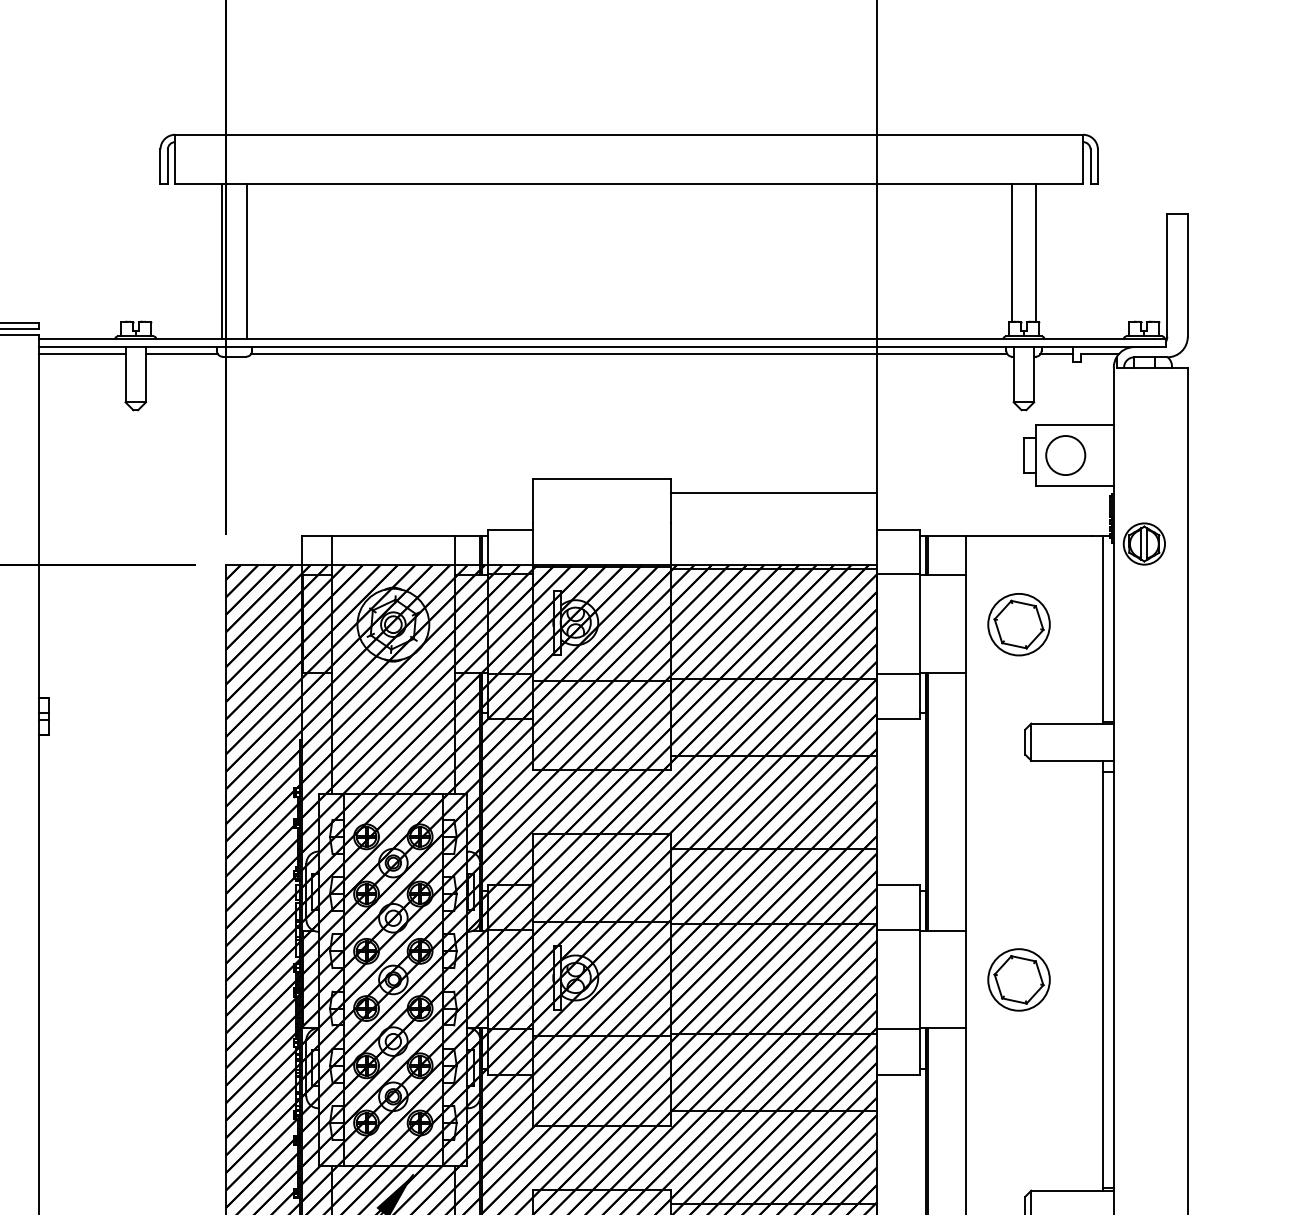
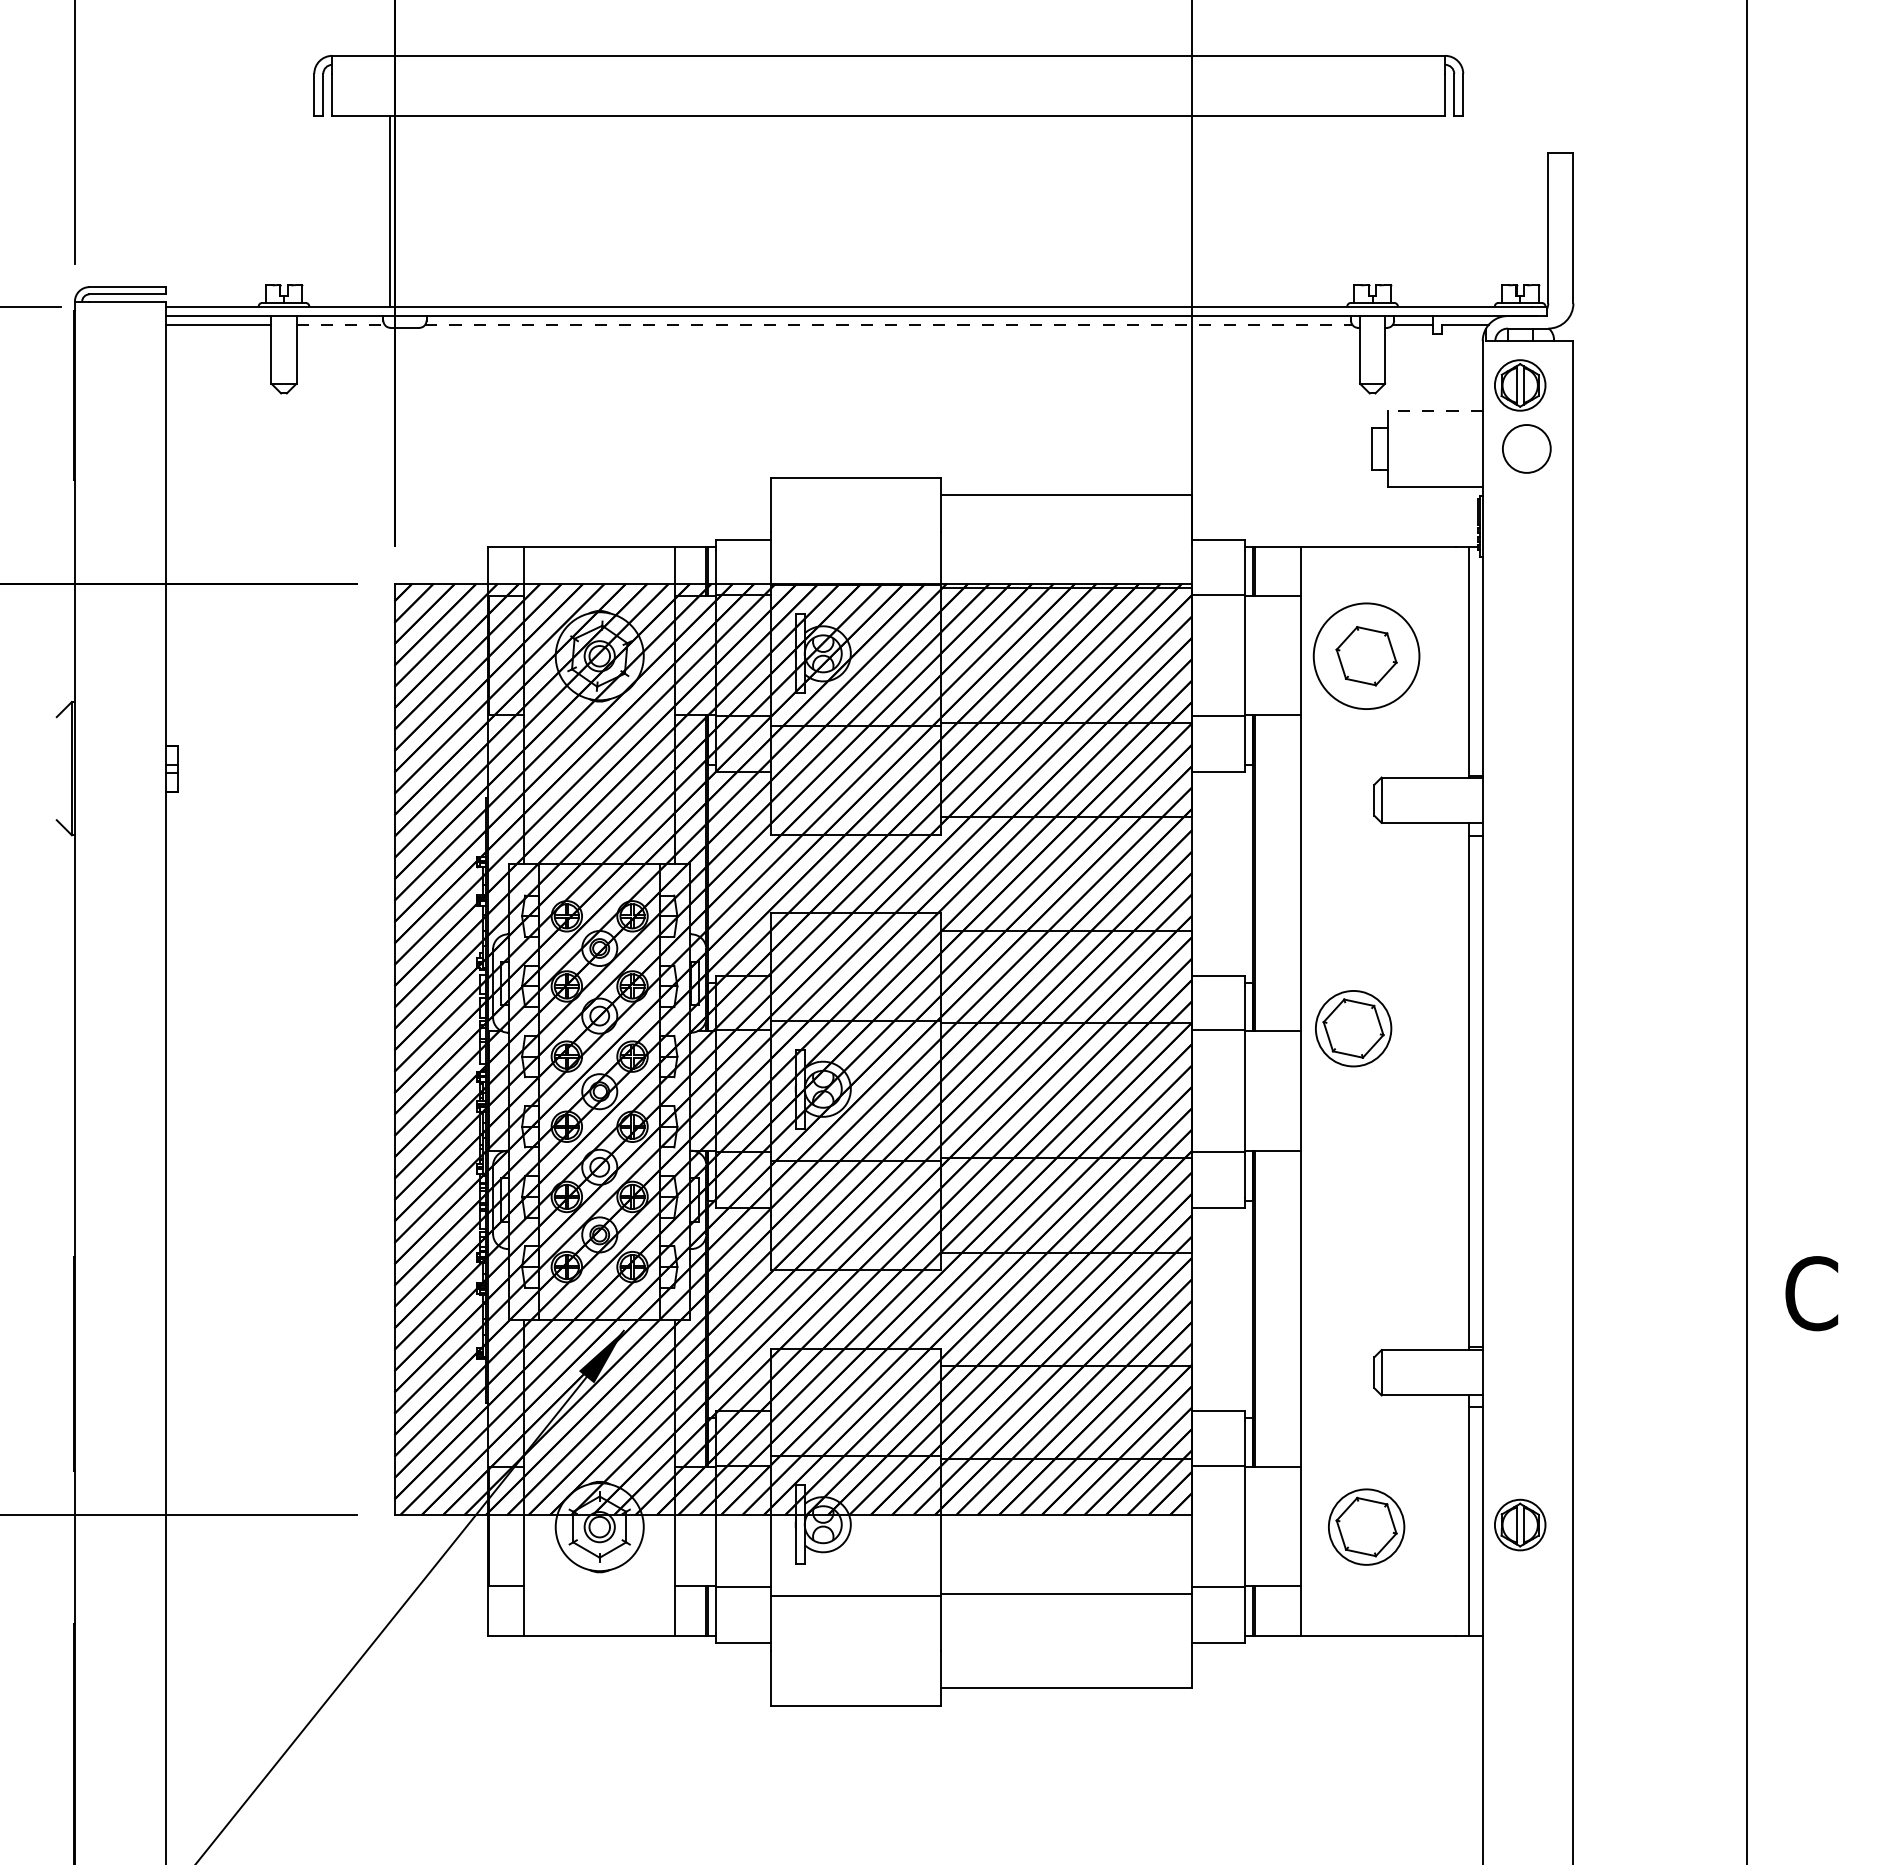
line: (1011, 252) -> (1357, 200), removed
line: (1036, 252) -> (1387, 200), removed
line: (247, 261) -> (420, 211), removed
line: (182, 353) -> (341, 324), solid -> dashed
line: (628, 353) -> (888, 324), solid -> dashed
line: (1075, 424) -> (1435, 411), solid -> dashed
circle: (1065, 455) -> (1526, 448), moved
part: (1144, 544) -> (1520, 385), moved
circle: (1018, 624) -> (1366, 656), size x1.4
part: (1018, 979) -> (1353, 1028), moved

